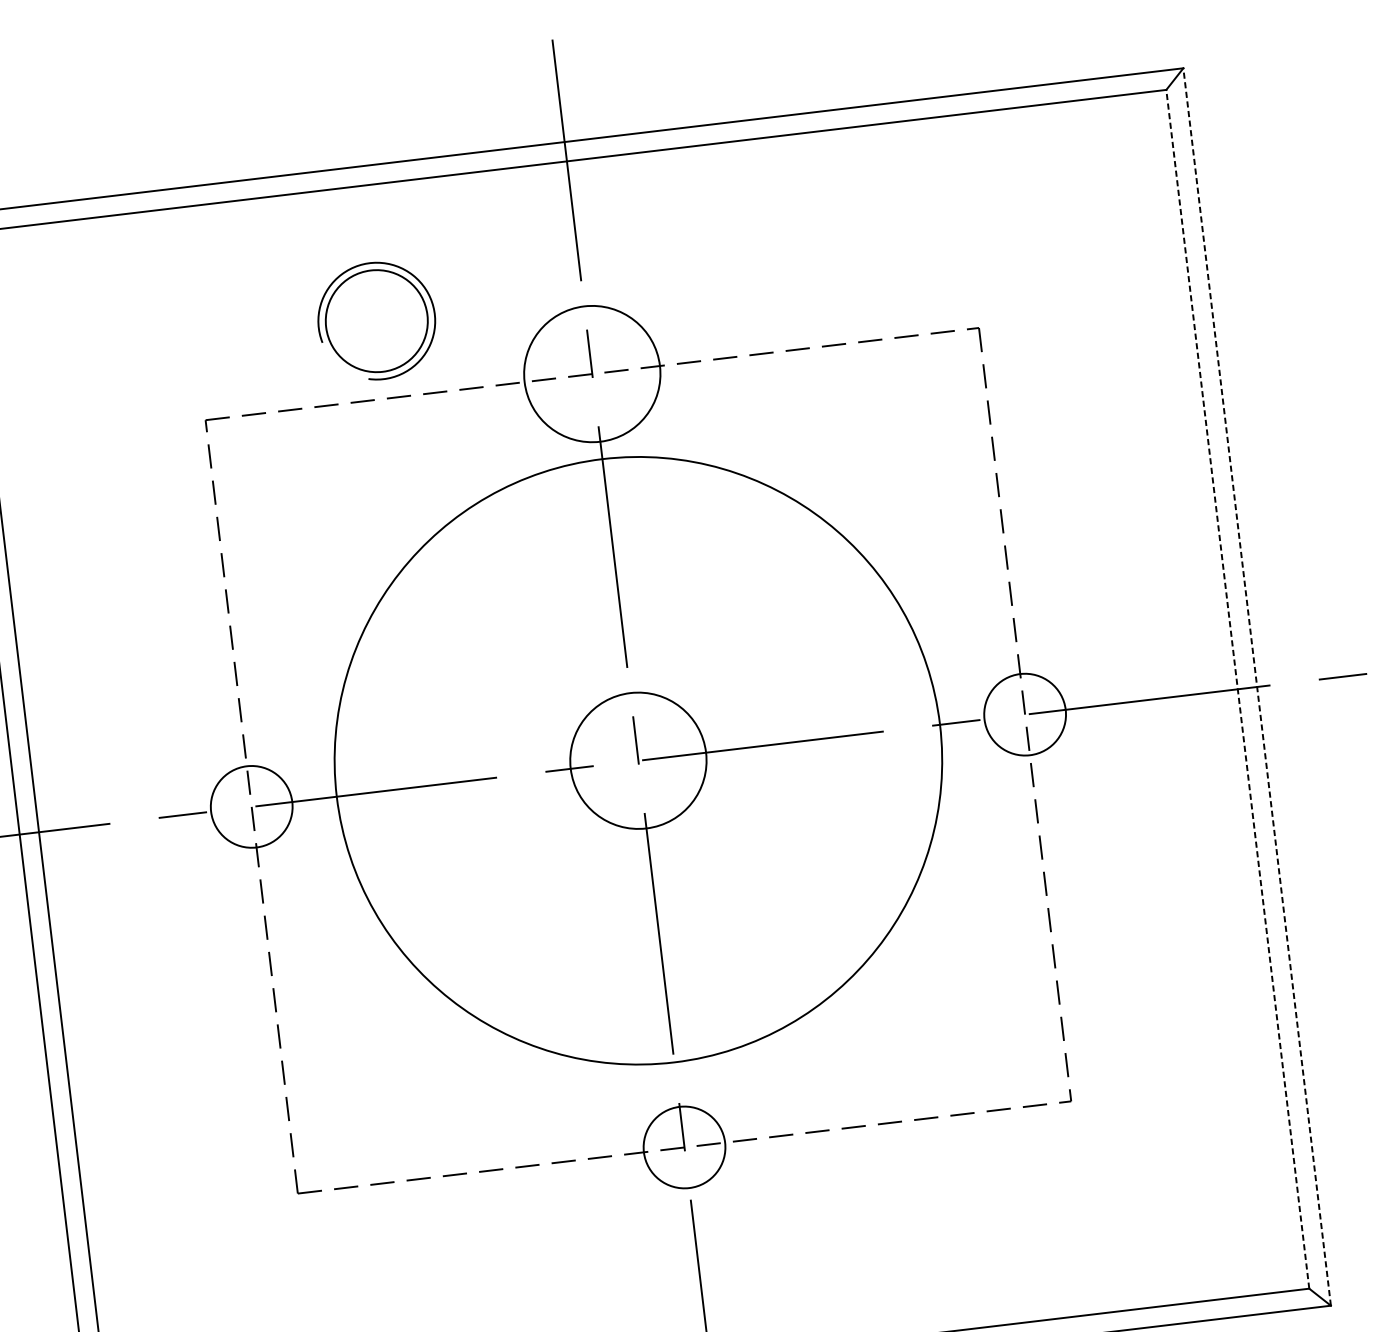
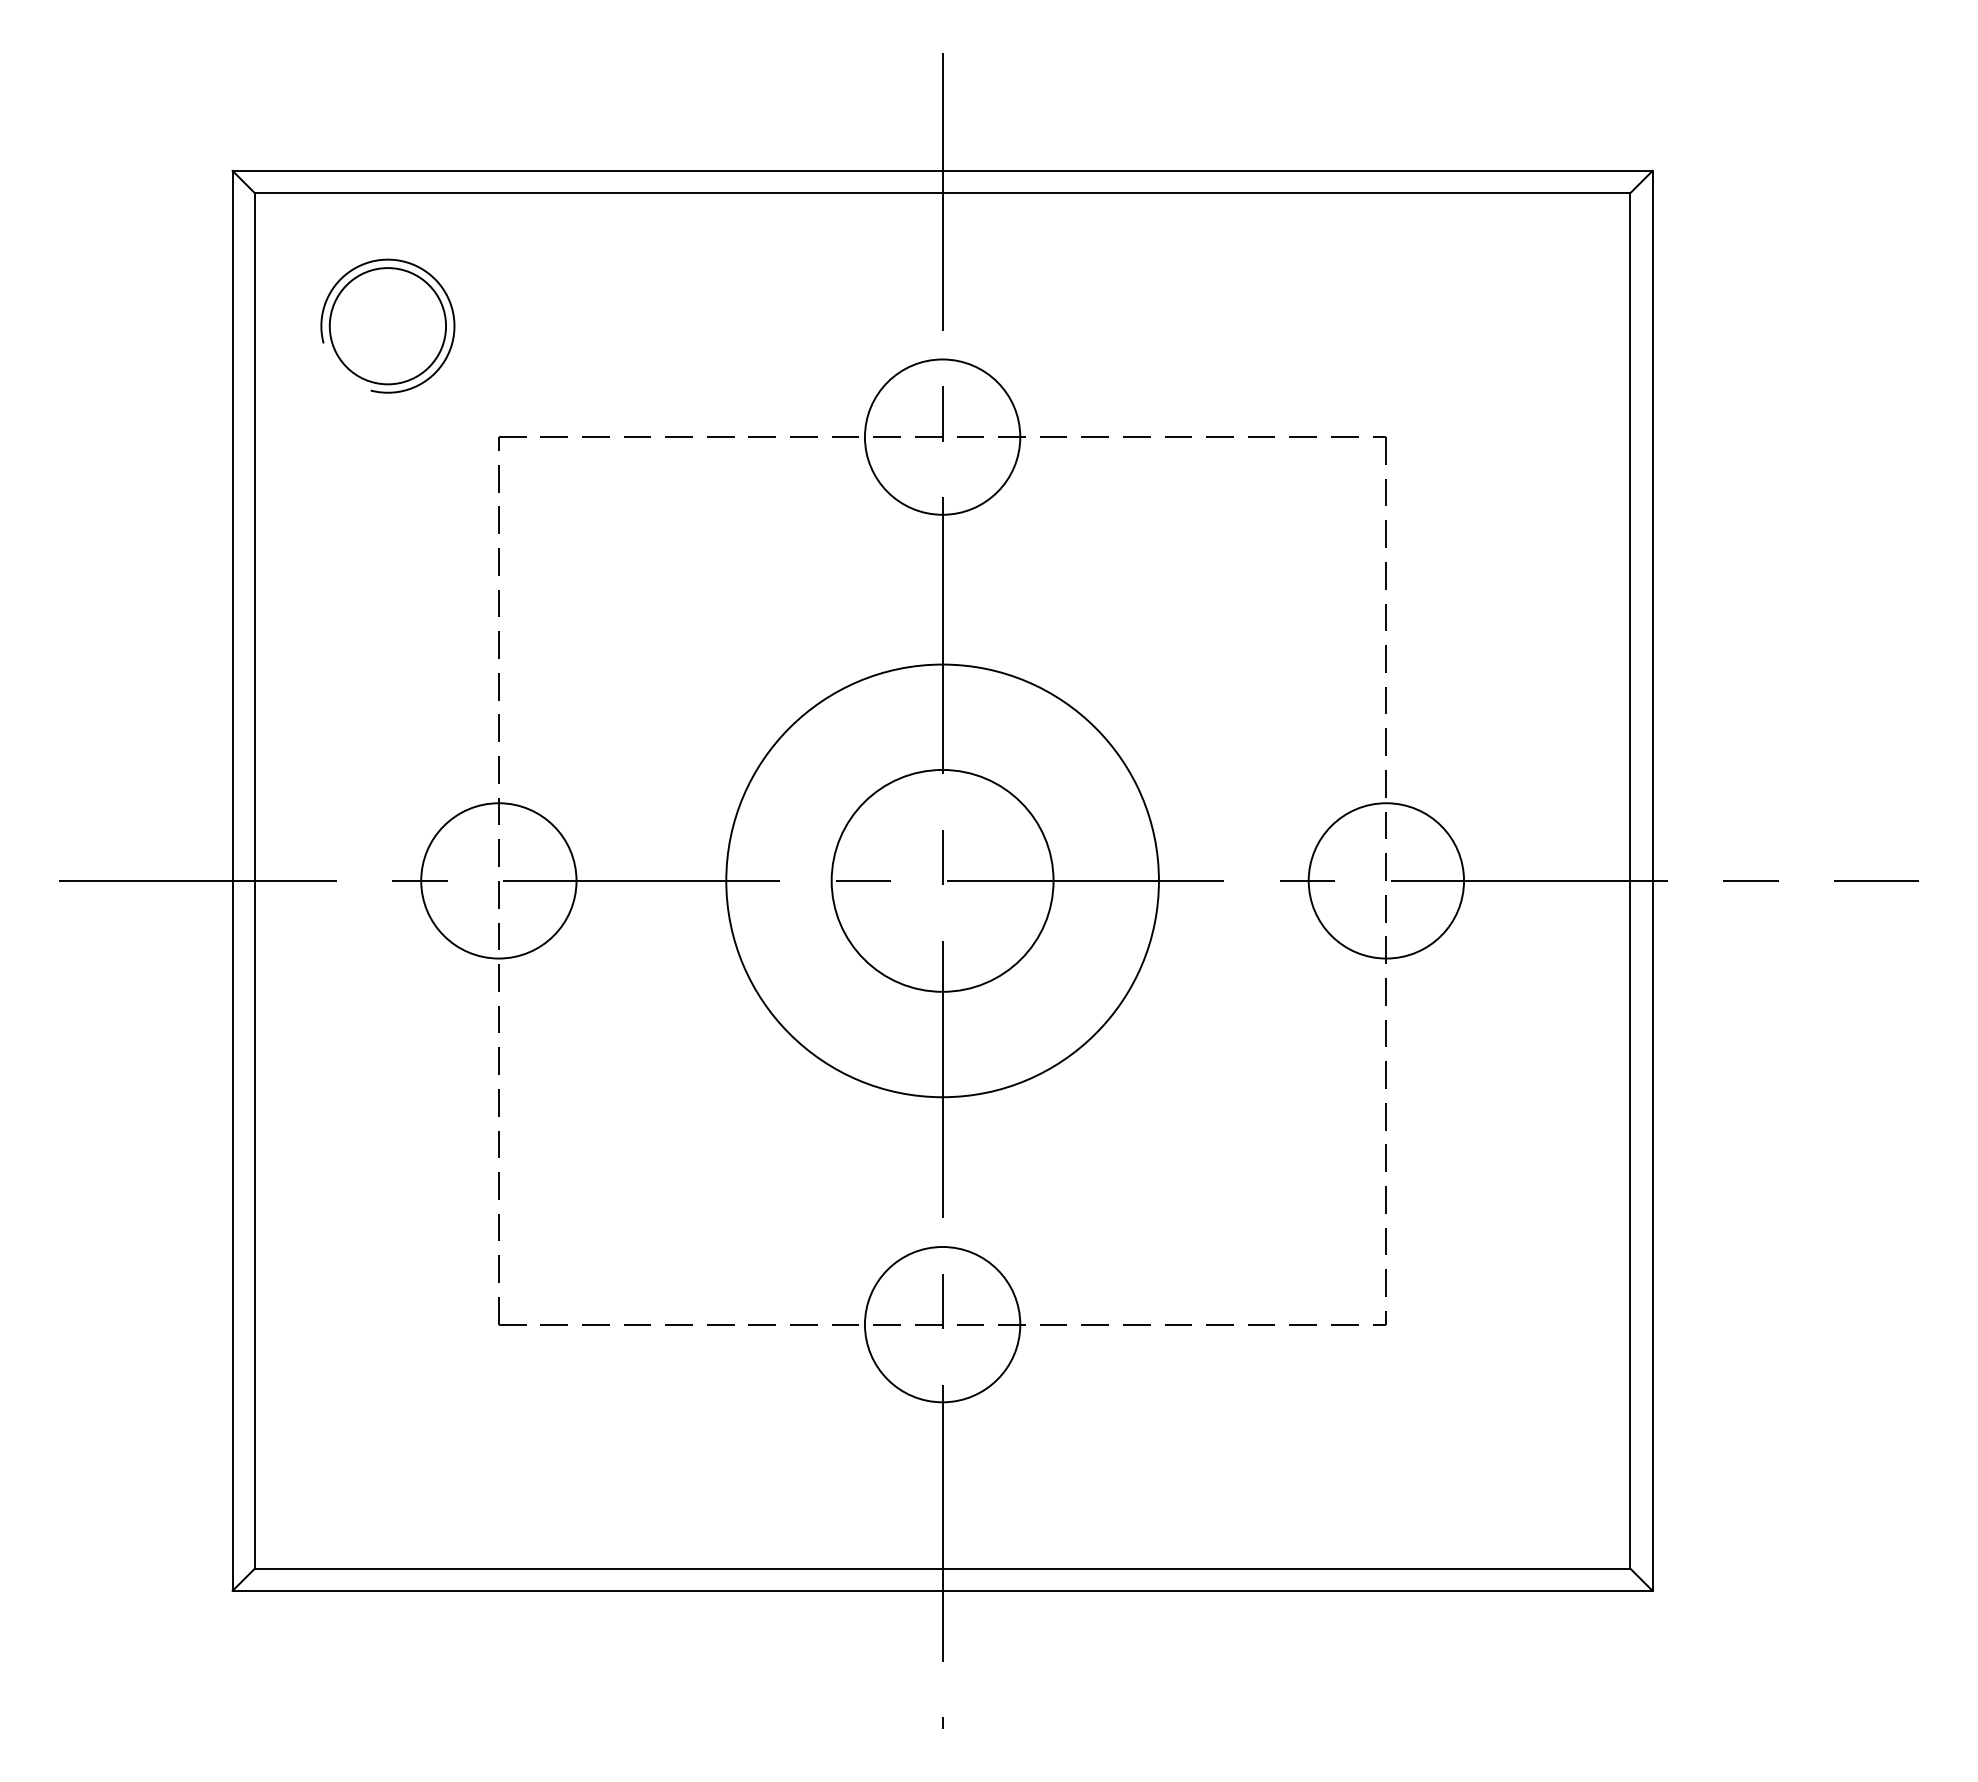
part: (376, 320) -> (387, 325), moved
line: (1256, 686) -> (1652, 880), dashed -> solid
line: (1237, 688) -> (1630, 880), dashed -> solid
circle: (1025, 714) -> (1386, 880), size x1.67
circle: (638, 760) -> (942, 880), size x0.62
circle: (638, 760) -> (942, 880), size x1.43
circle: (251, 806) -> (498, 880), size x1.67
circle: (684, 1147) -> (942, 1324), size x1.67

